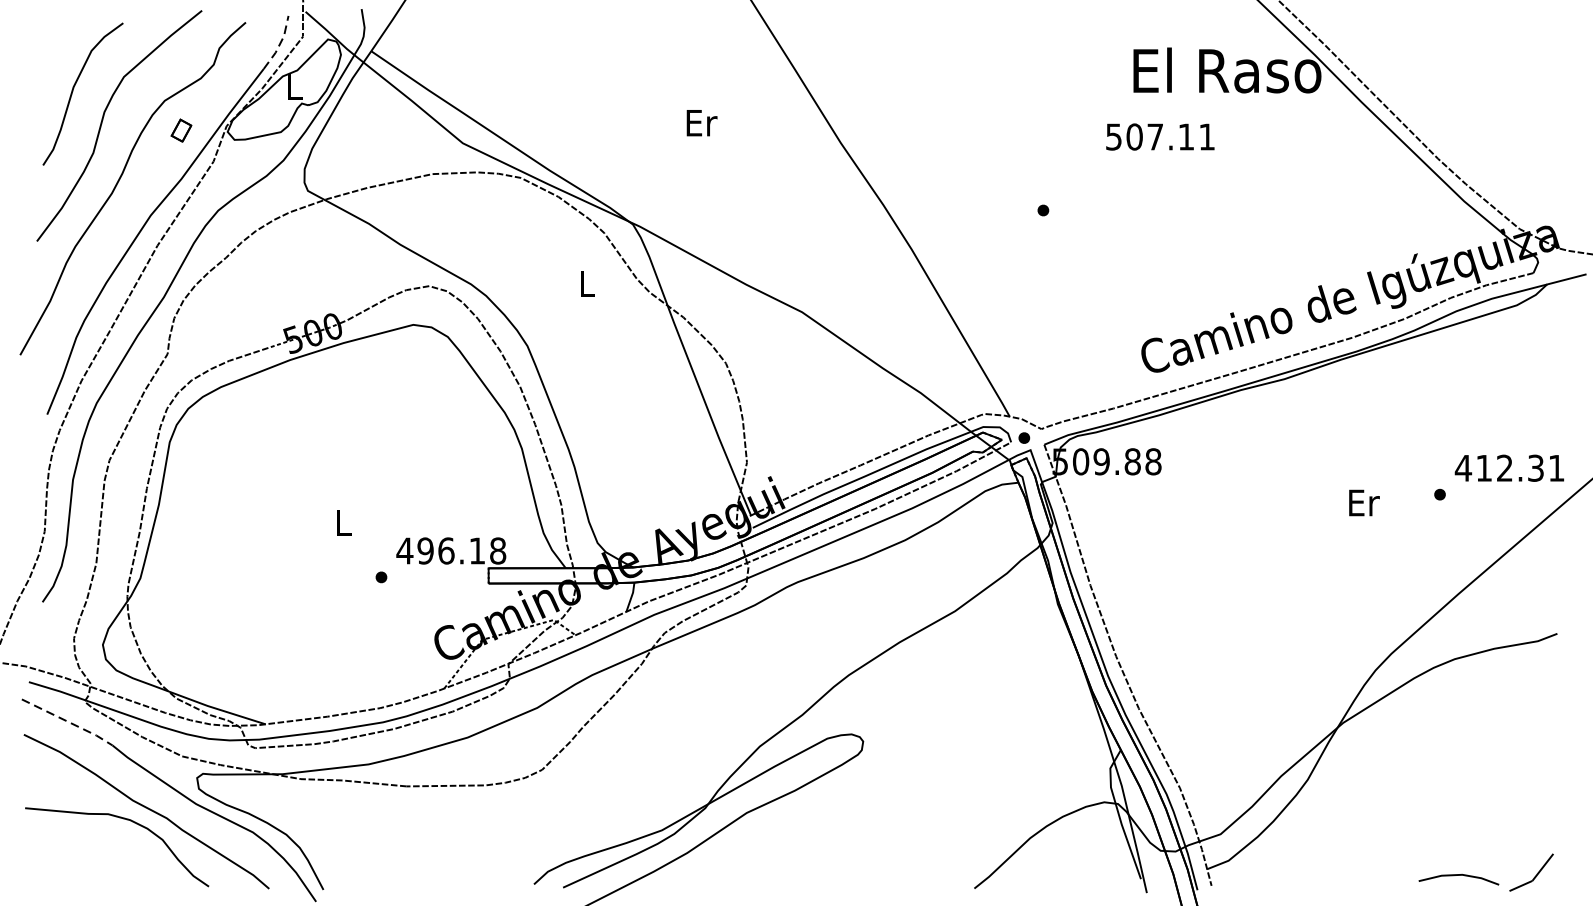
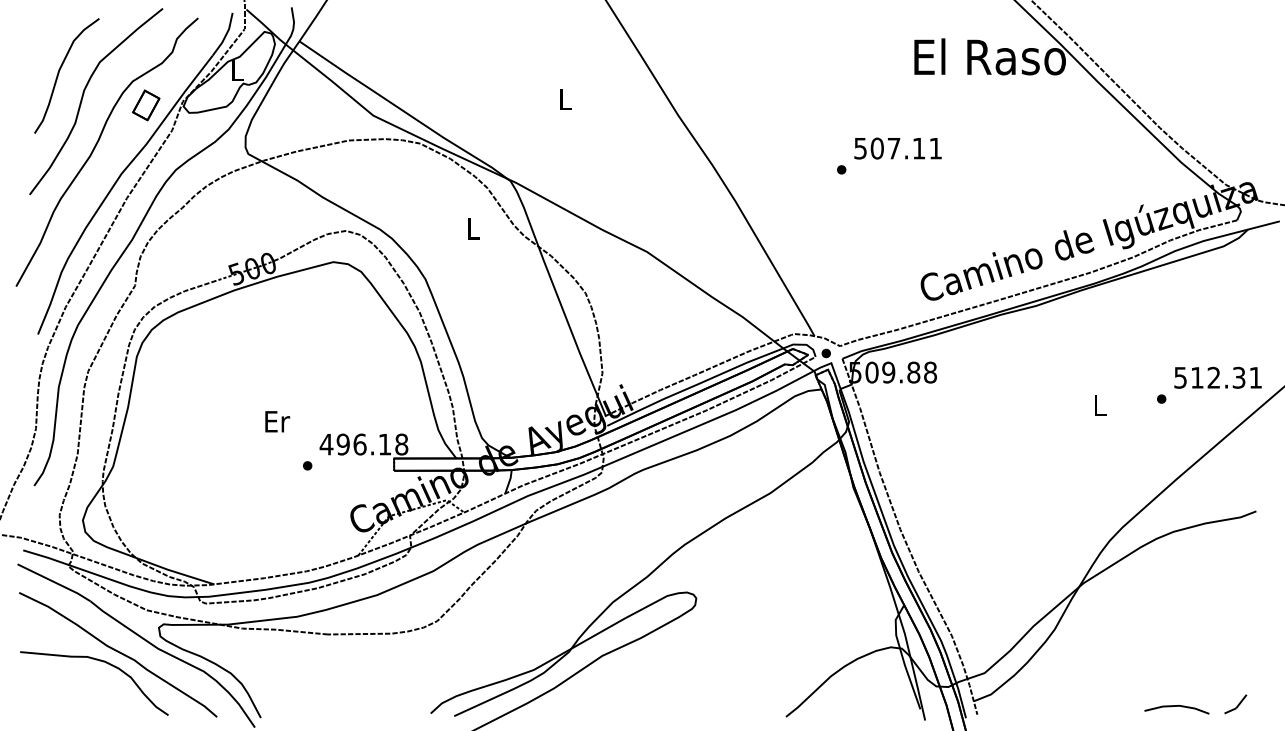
line: (279, 43) -> (225, 35), dashed -> solid
text: (702, 122) -> (566, 98), Er -> L
part: (181, 130) -> (146, 105), size x1.67
text: (1159, 136) -> (897, 148), moved
text: (1463, 467) -> (1180, 377), 412.31 -> 512.31
text: (1364, 502) -> (1100, 405), Er -> L
text: (344, 522) -> (277, 421), L -> Er
line: (68, 721) -> (55, 582), dashed -> solid
part: (1531, 873) -> (1235, 704), size x0.62

